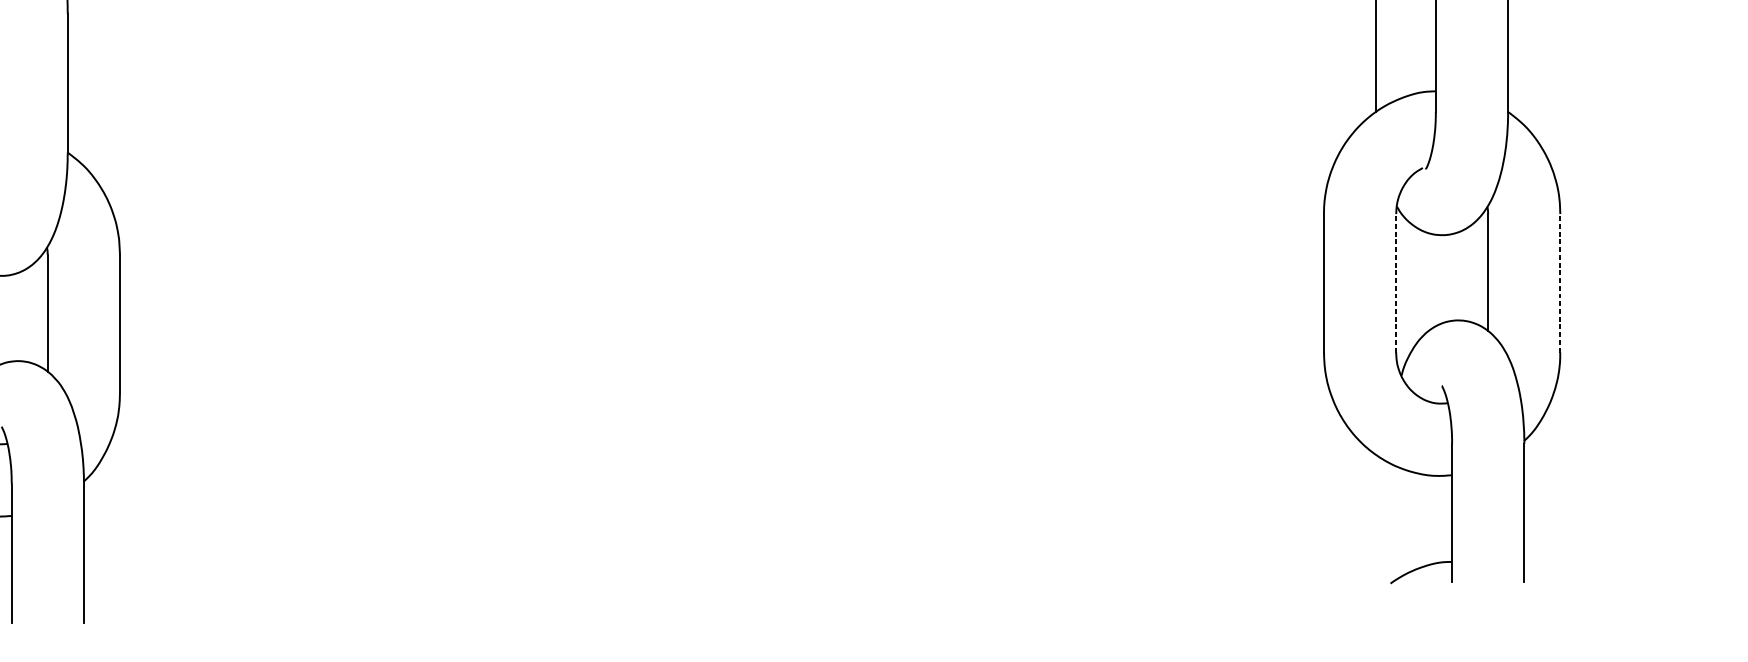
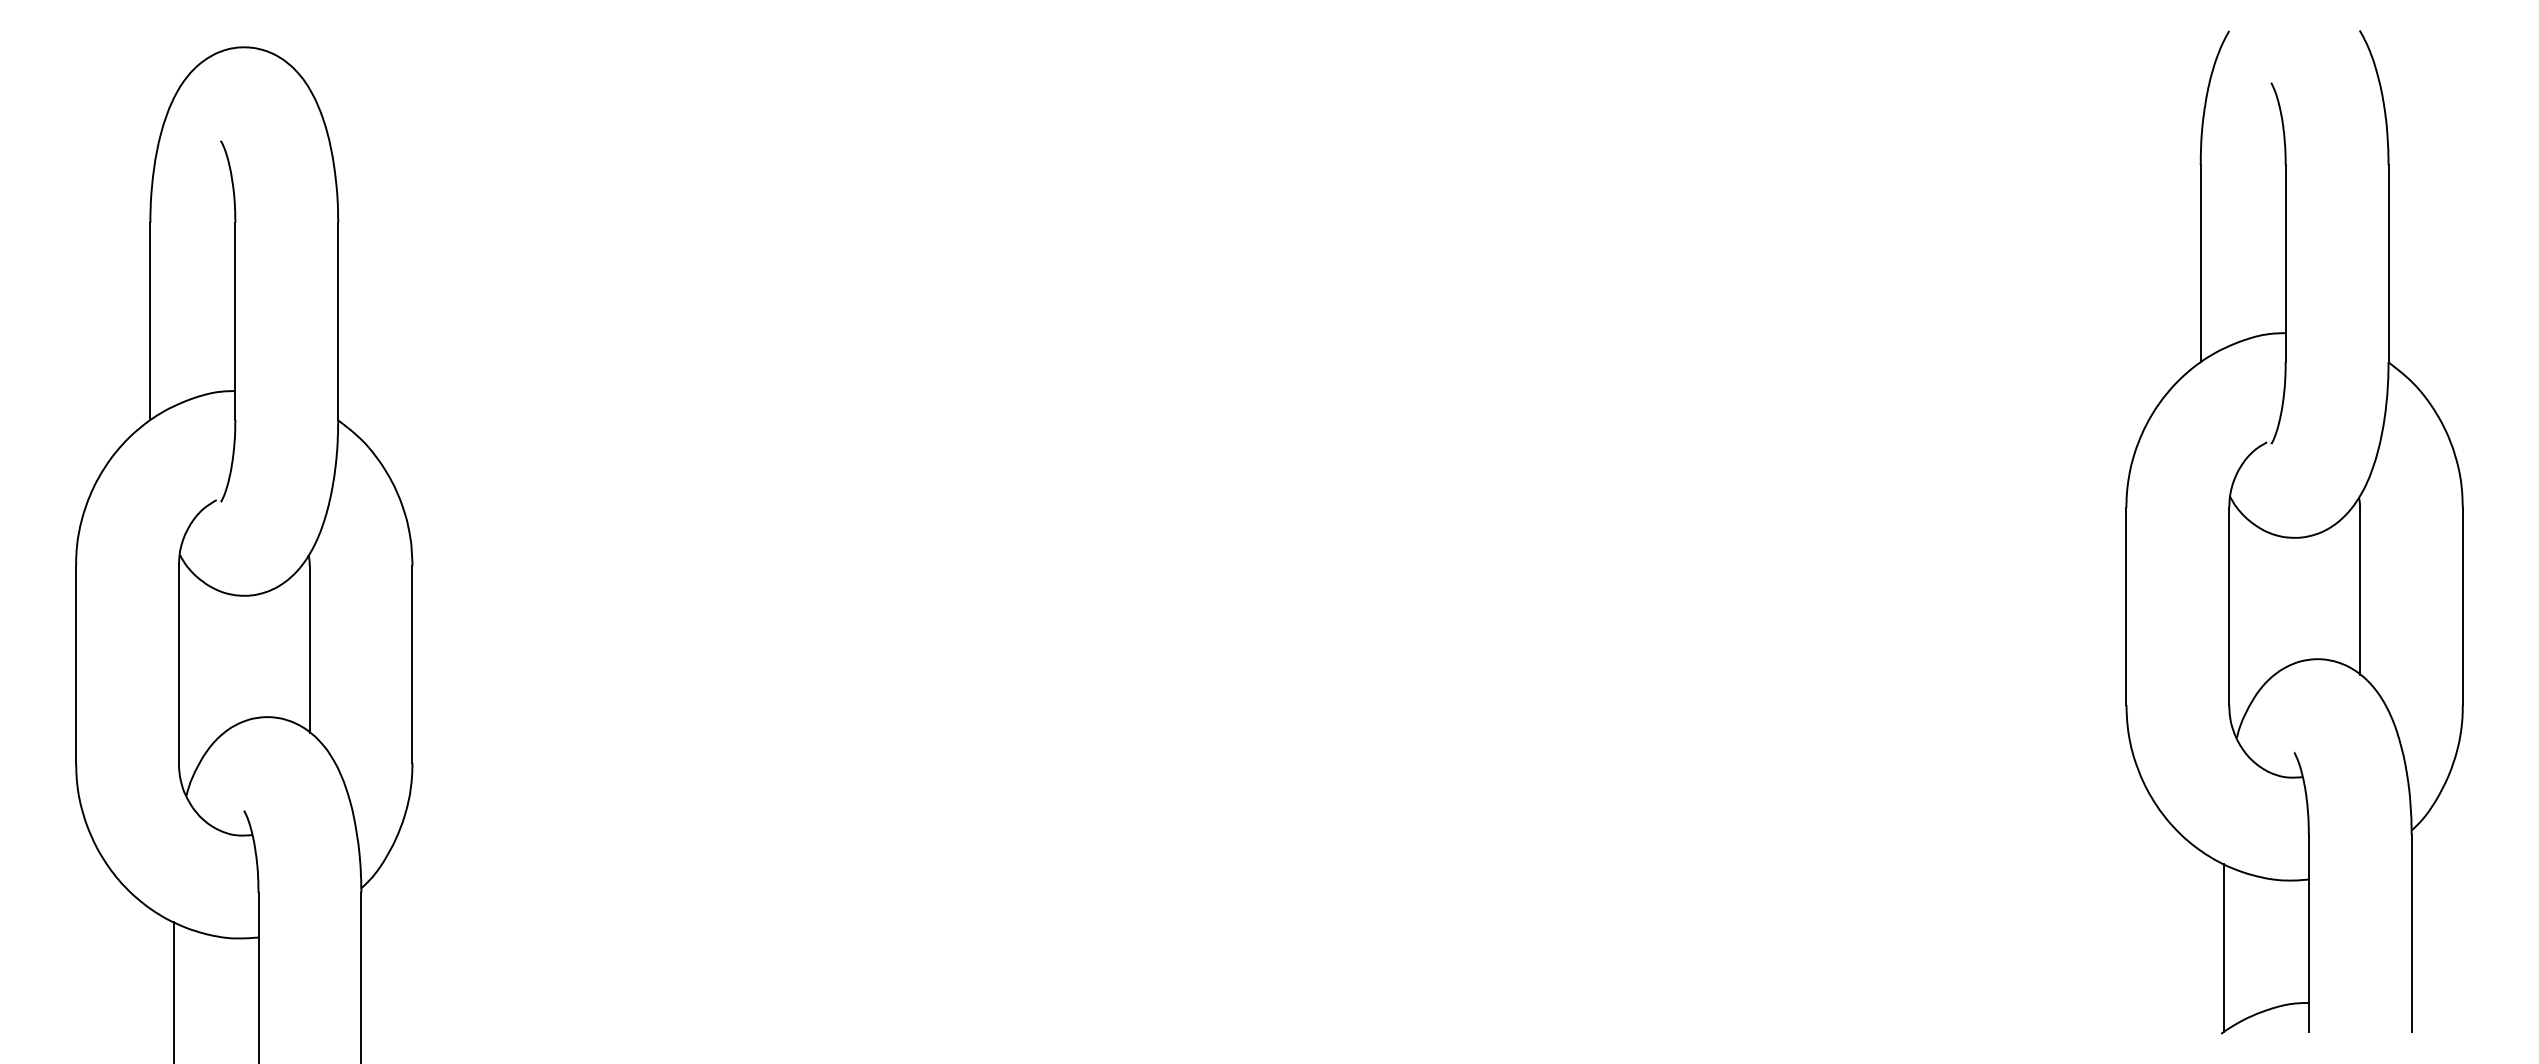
line: (1396, 283) -> (2229, 606), dashed -> solid
line: (1560, 283) -> (2462, 606), dashed -> solid
line: (1392, 522) -> (2223, 947), added

